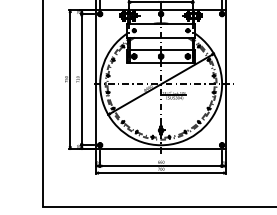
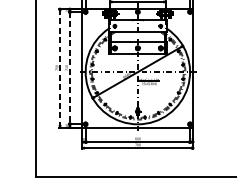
line: (81, 79) -> (69, 68), solid -> dashed
line: (70, 80) -> (60, 68), solid -> dashed

